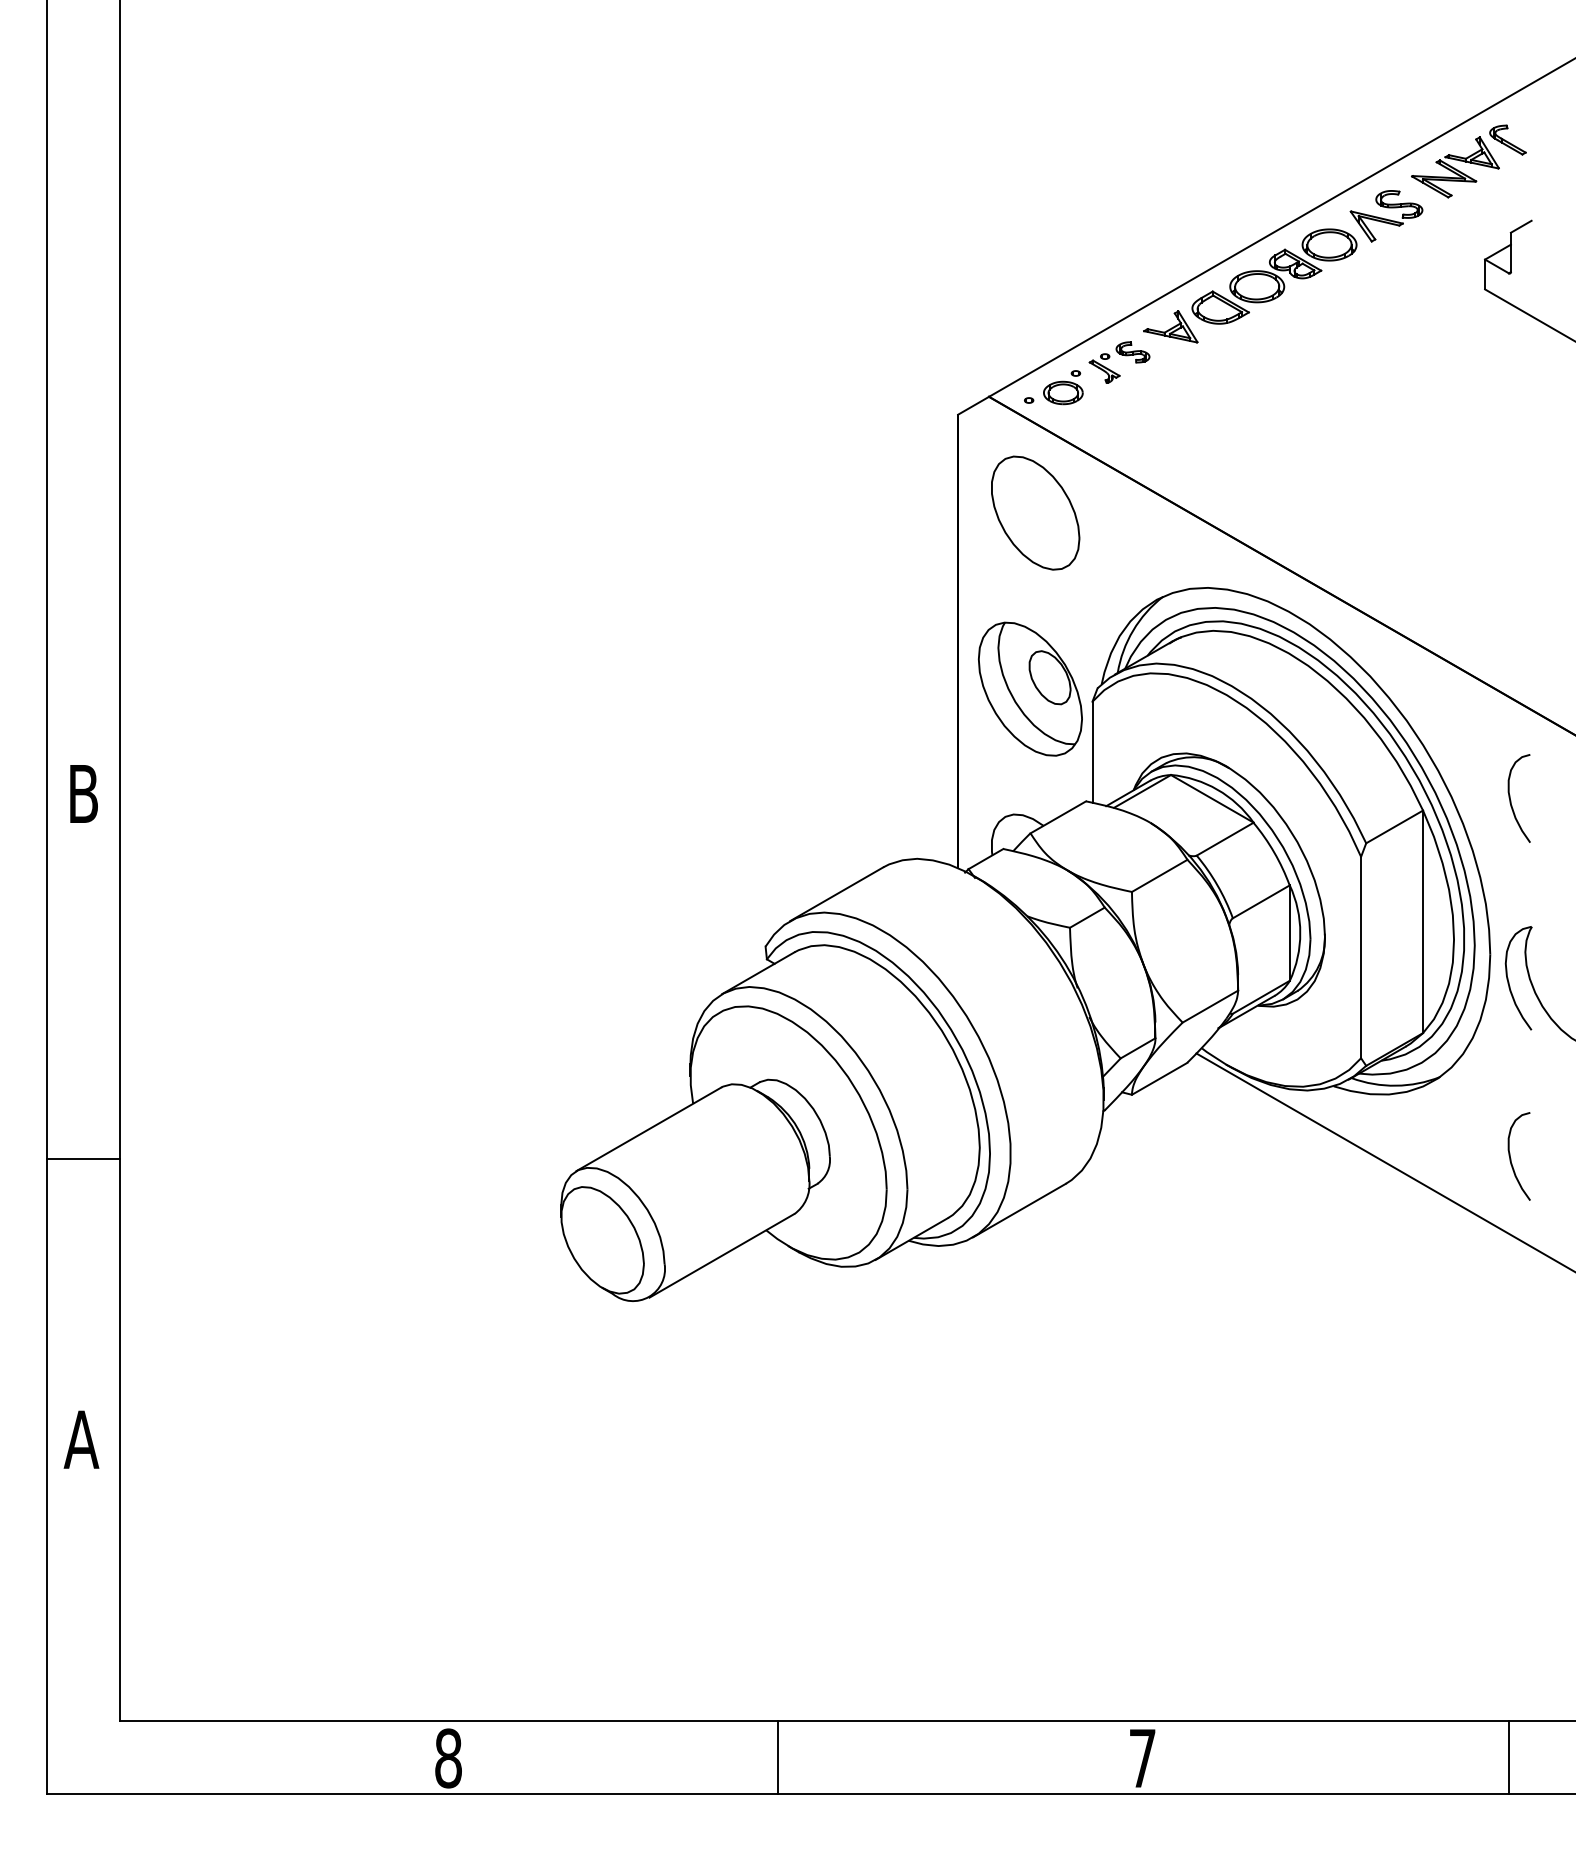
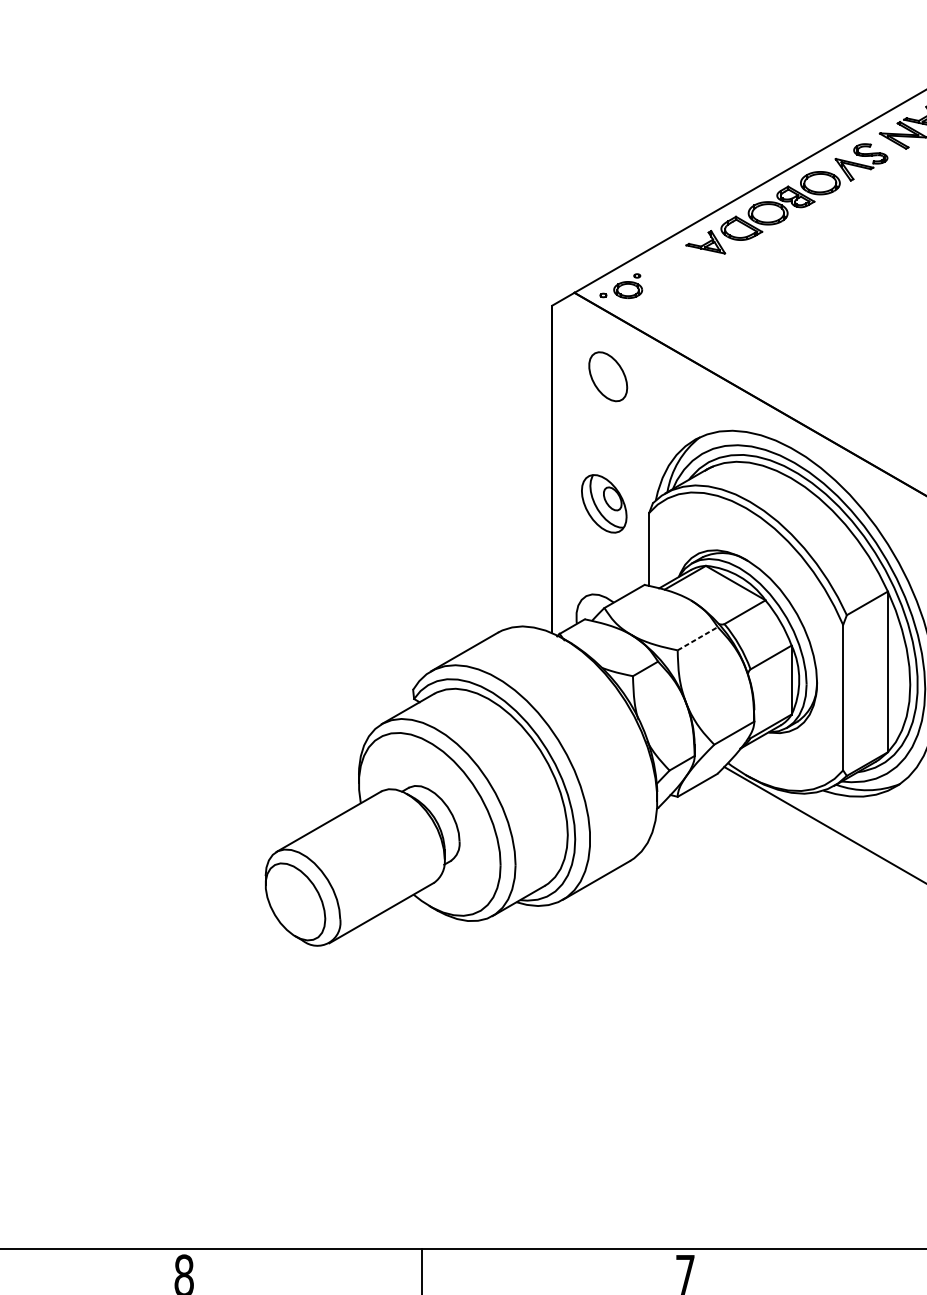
part: (1121, 355) -> (670, 262), removed
part: (1035, 512) -> (608, 376), size x0.6
part: (1029, 688) -> (603, 503), size x0.6
line: (1160, 875) -> (698, 638), solid -> dashed

